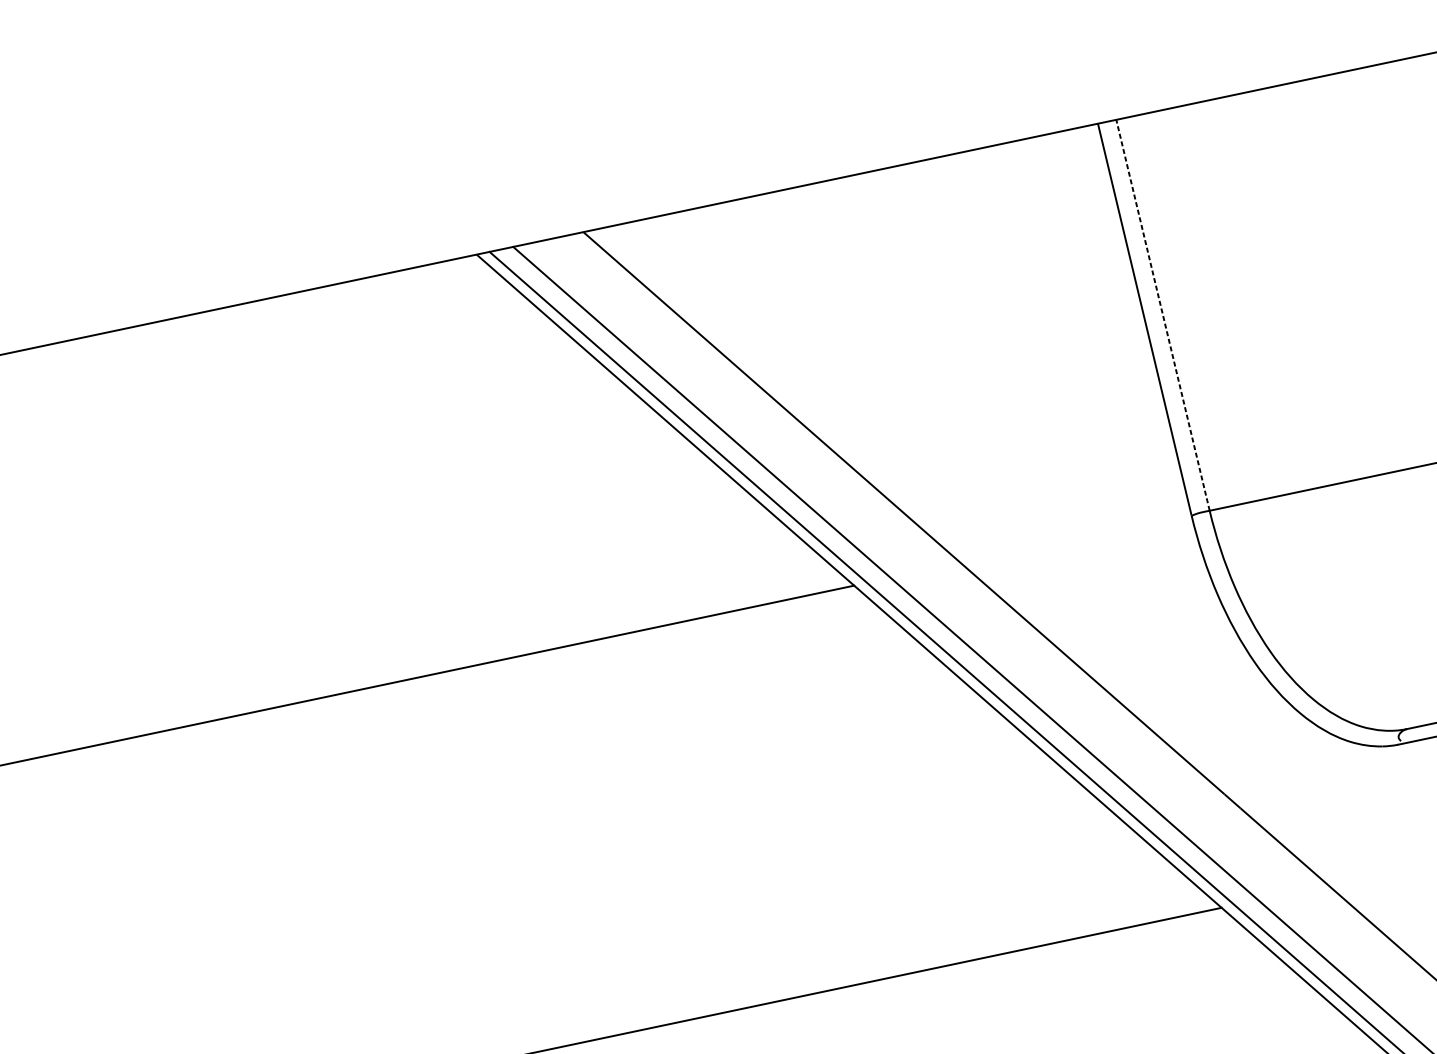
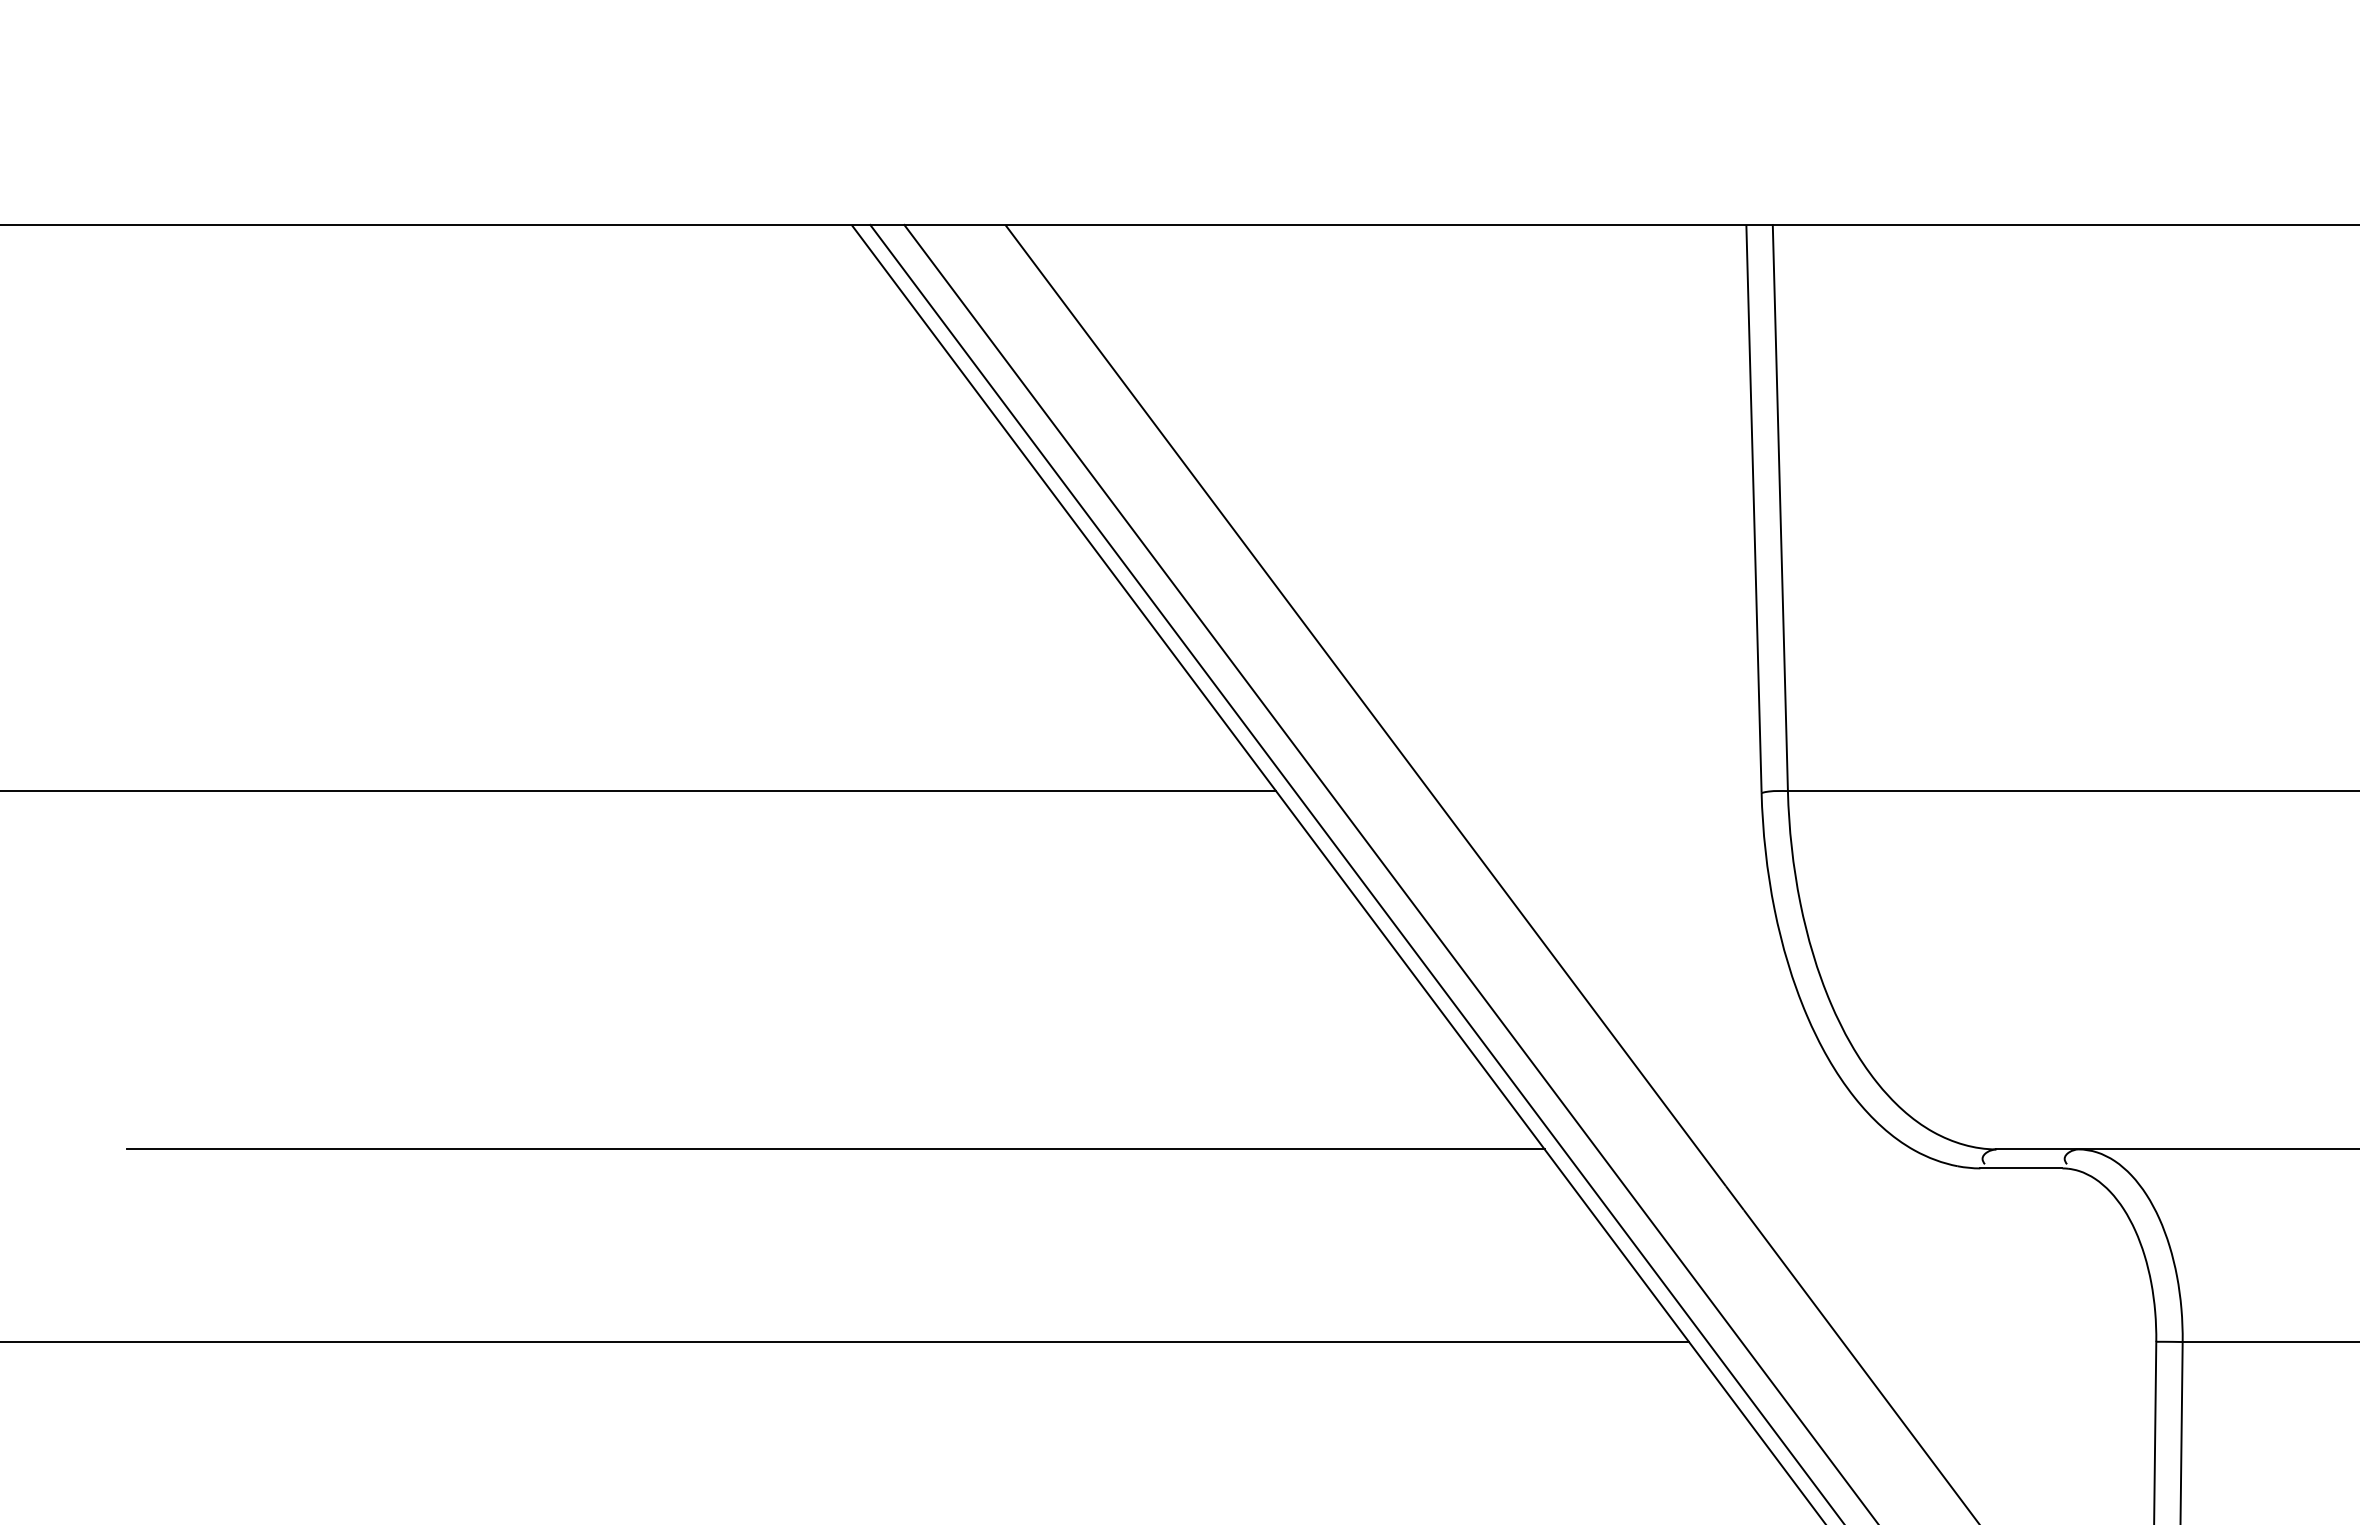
line: (1163, 314) -> (1780, 507), dashed -> solid
line: (600, 899) -> (835, 1149), added

